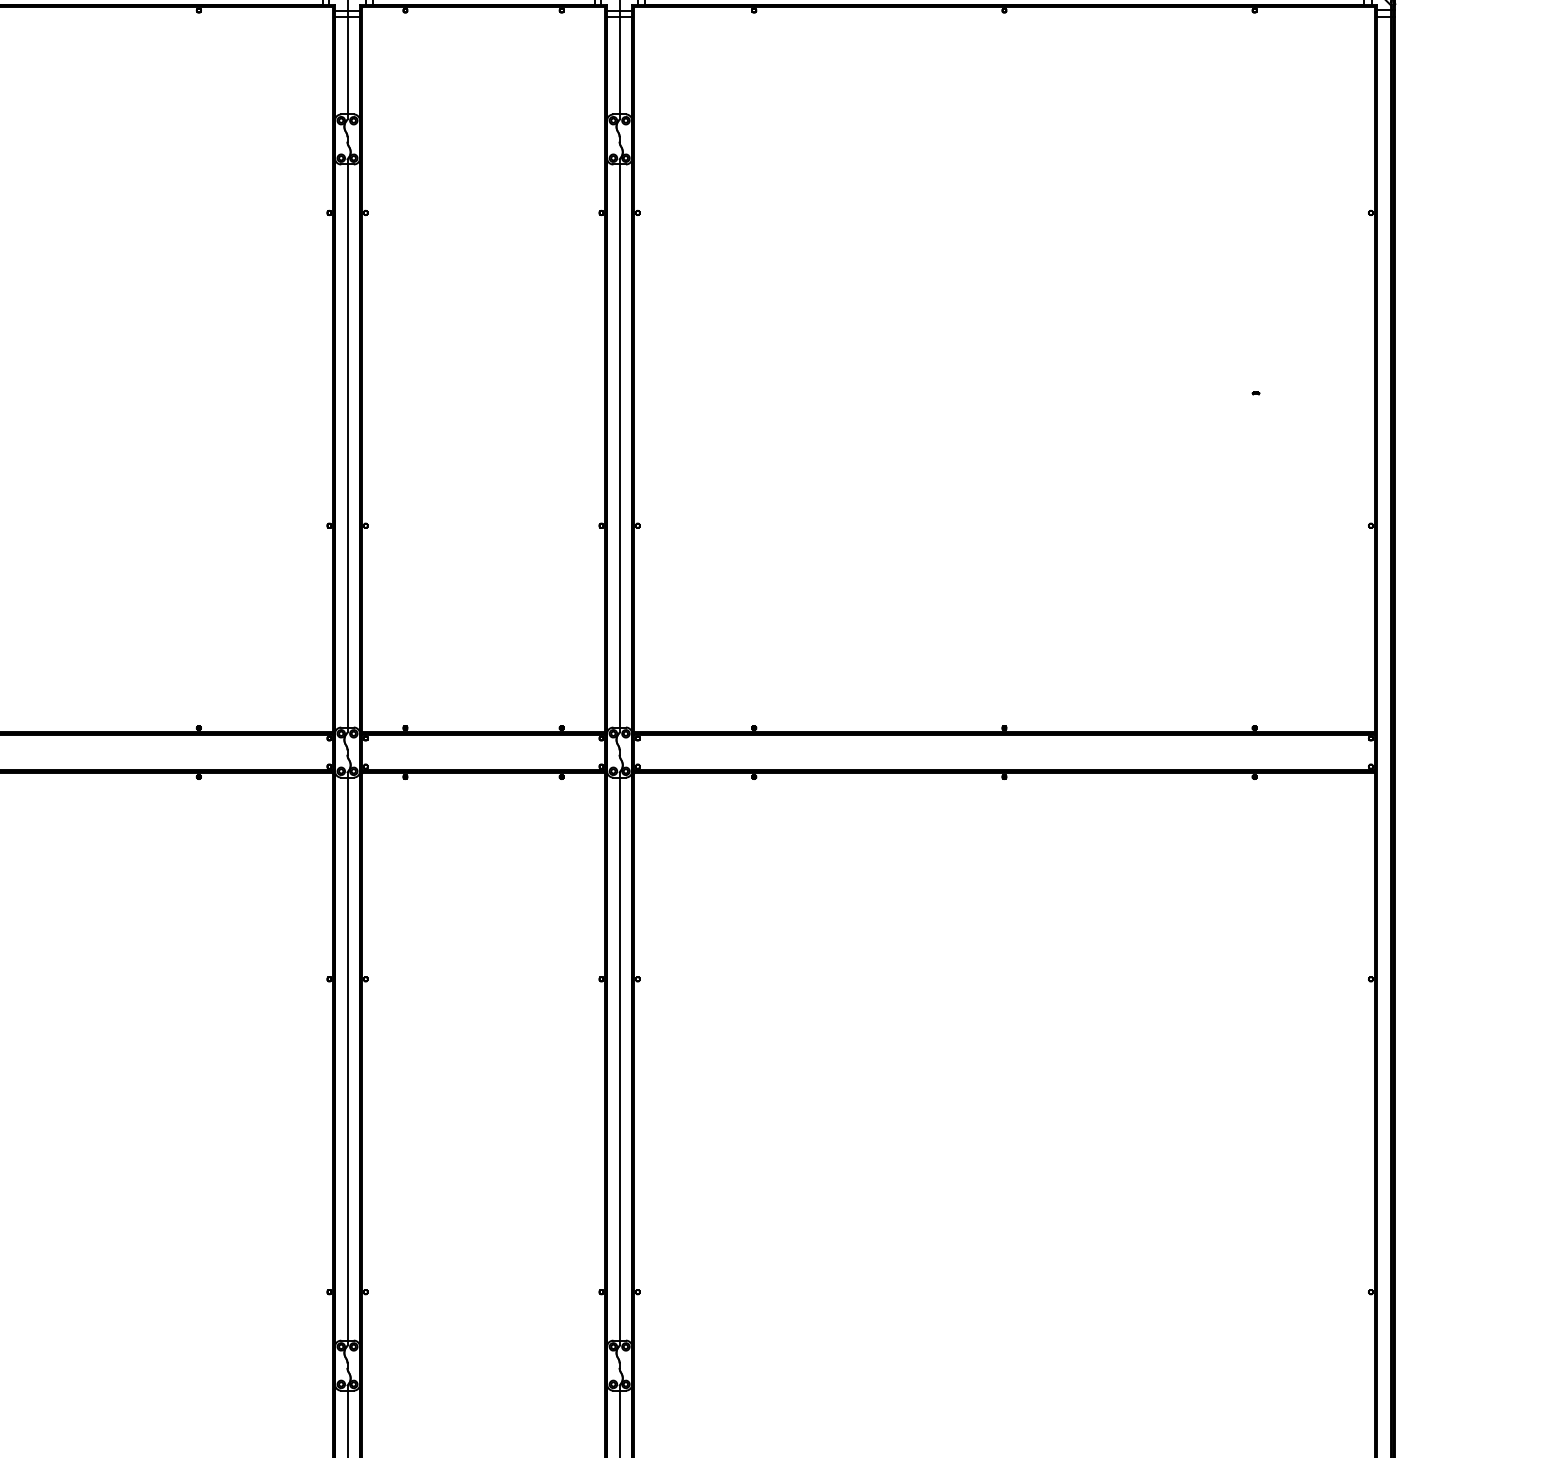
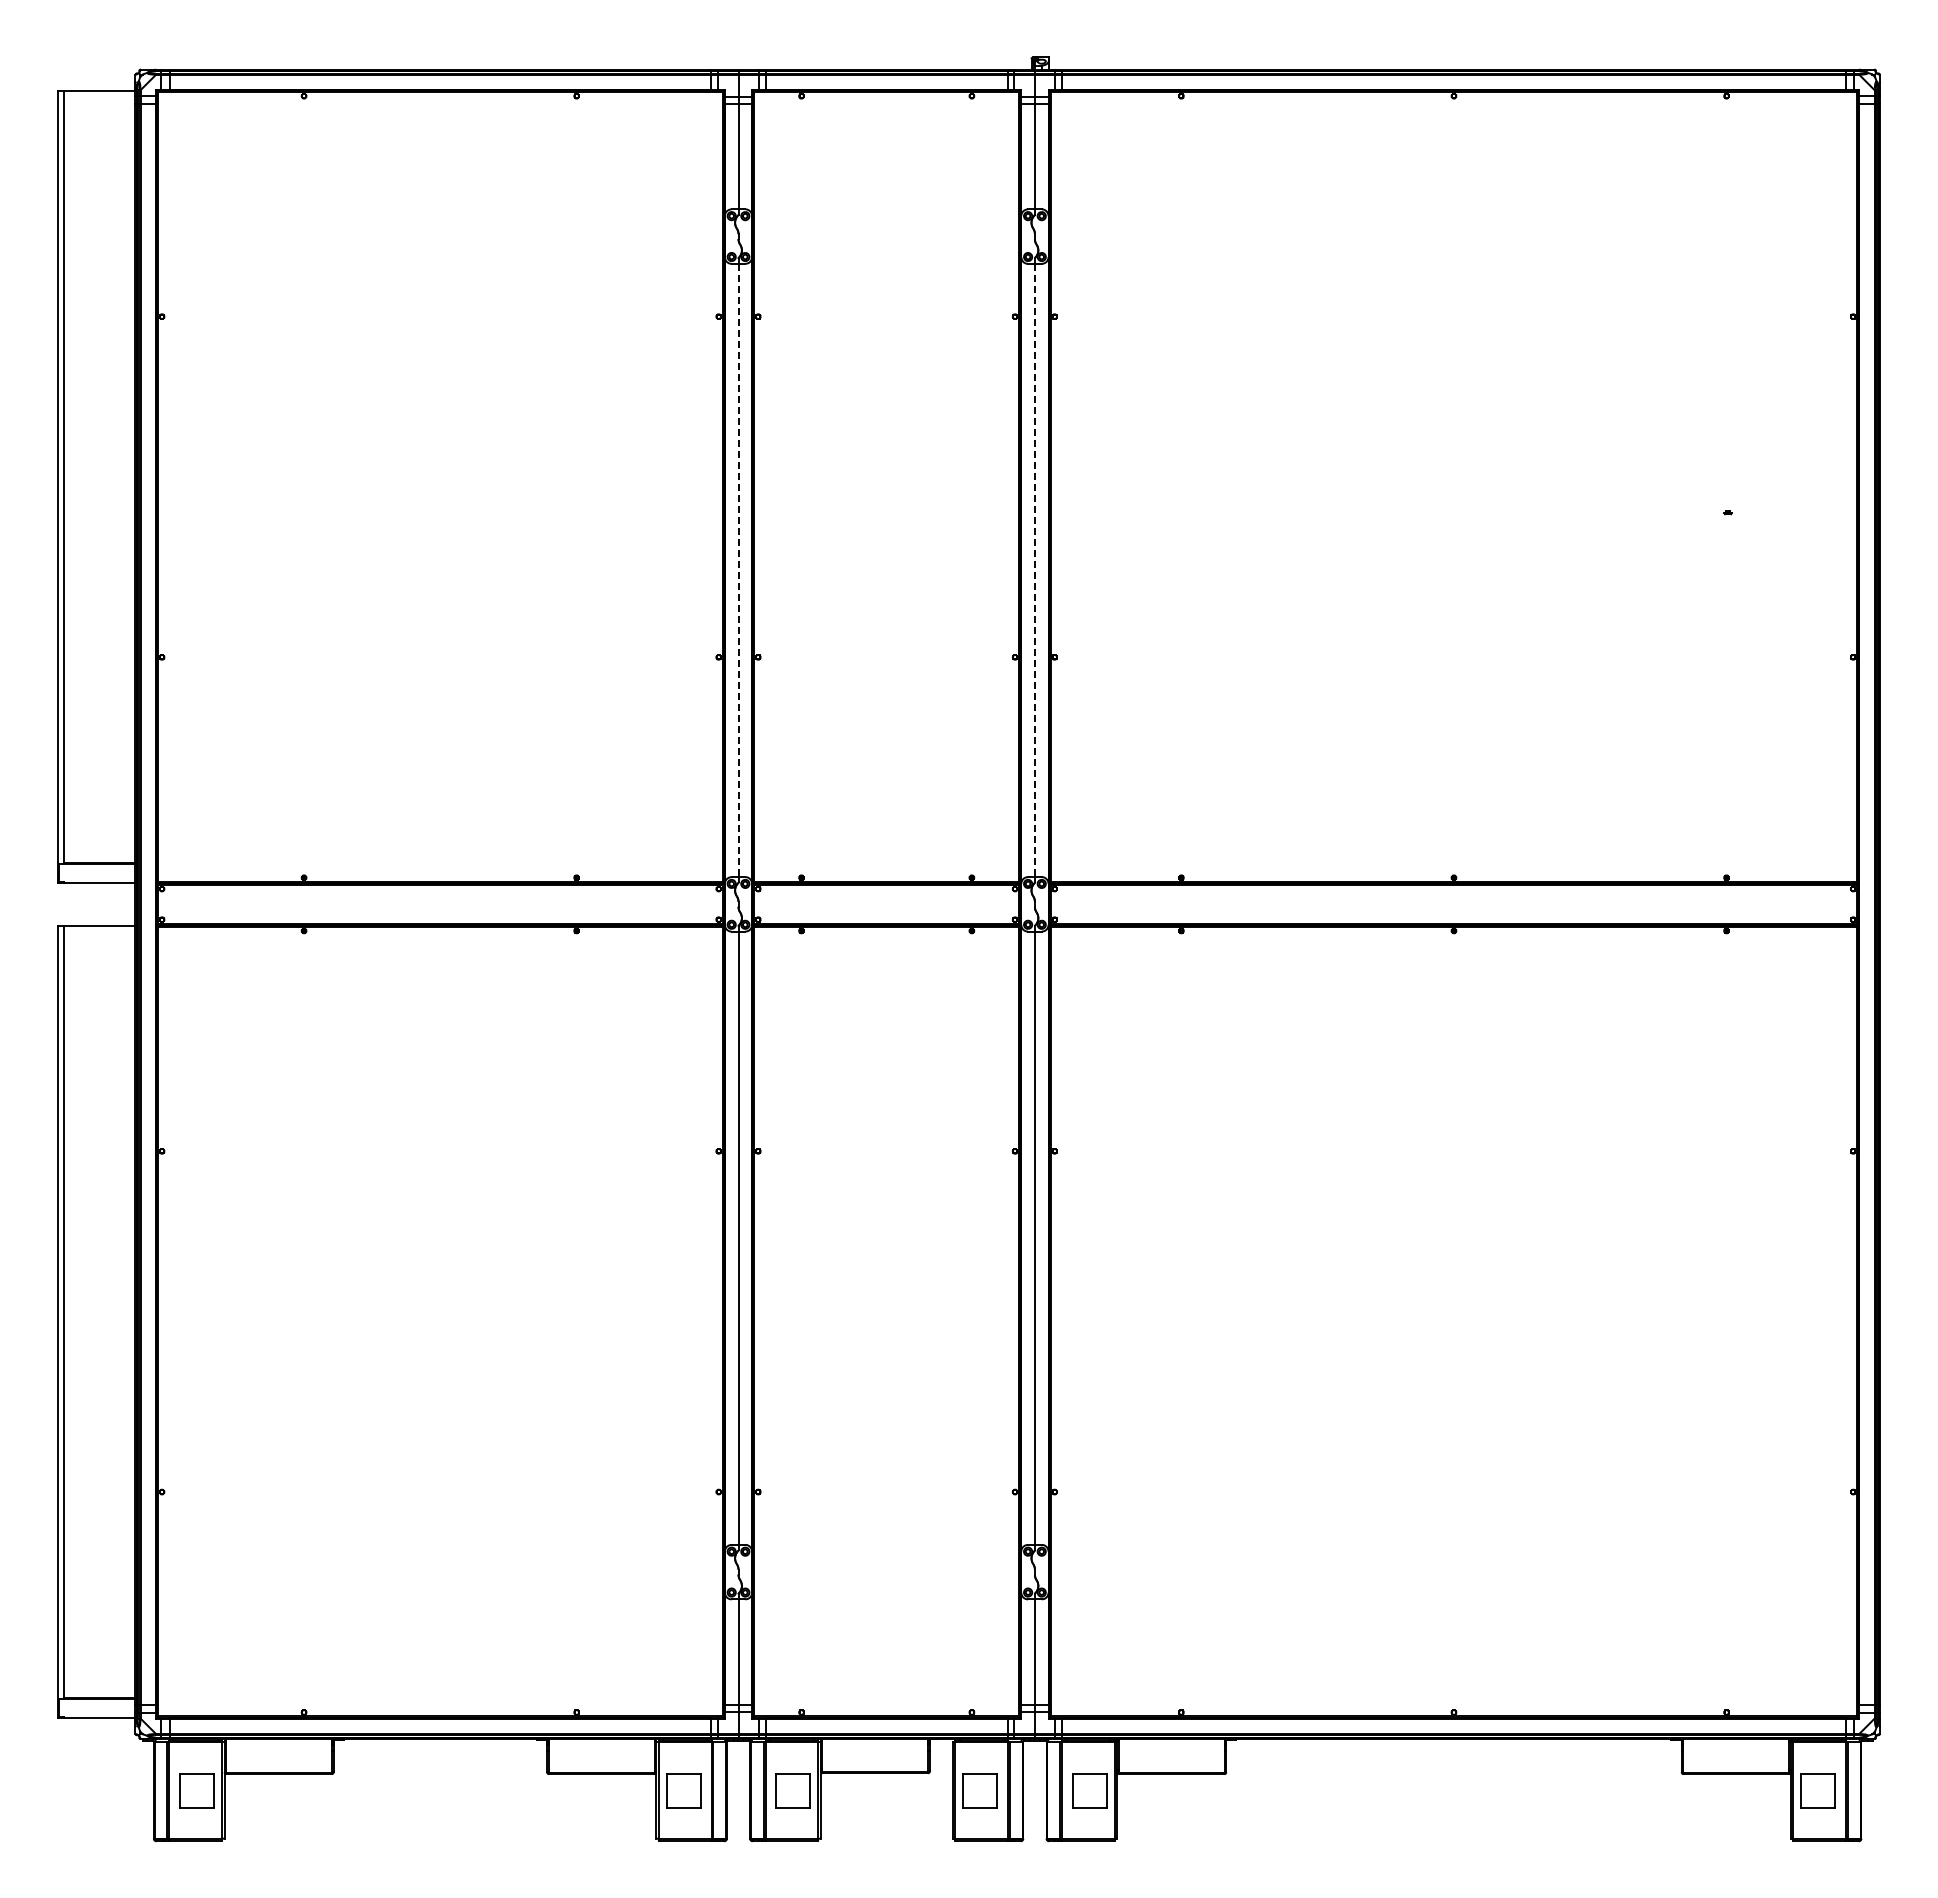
line: (347, 446) -> (738, 570), solid -> dashed
line: (619, 446) -> (1034, 570), solid -> dashed

